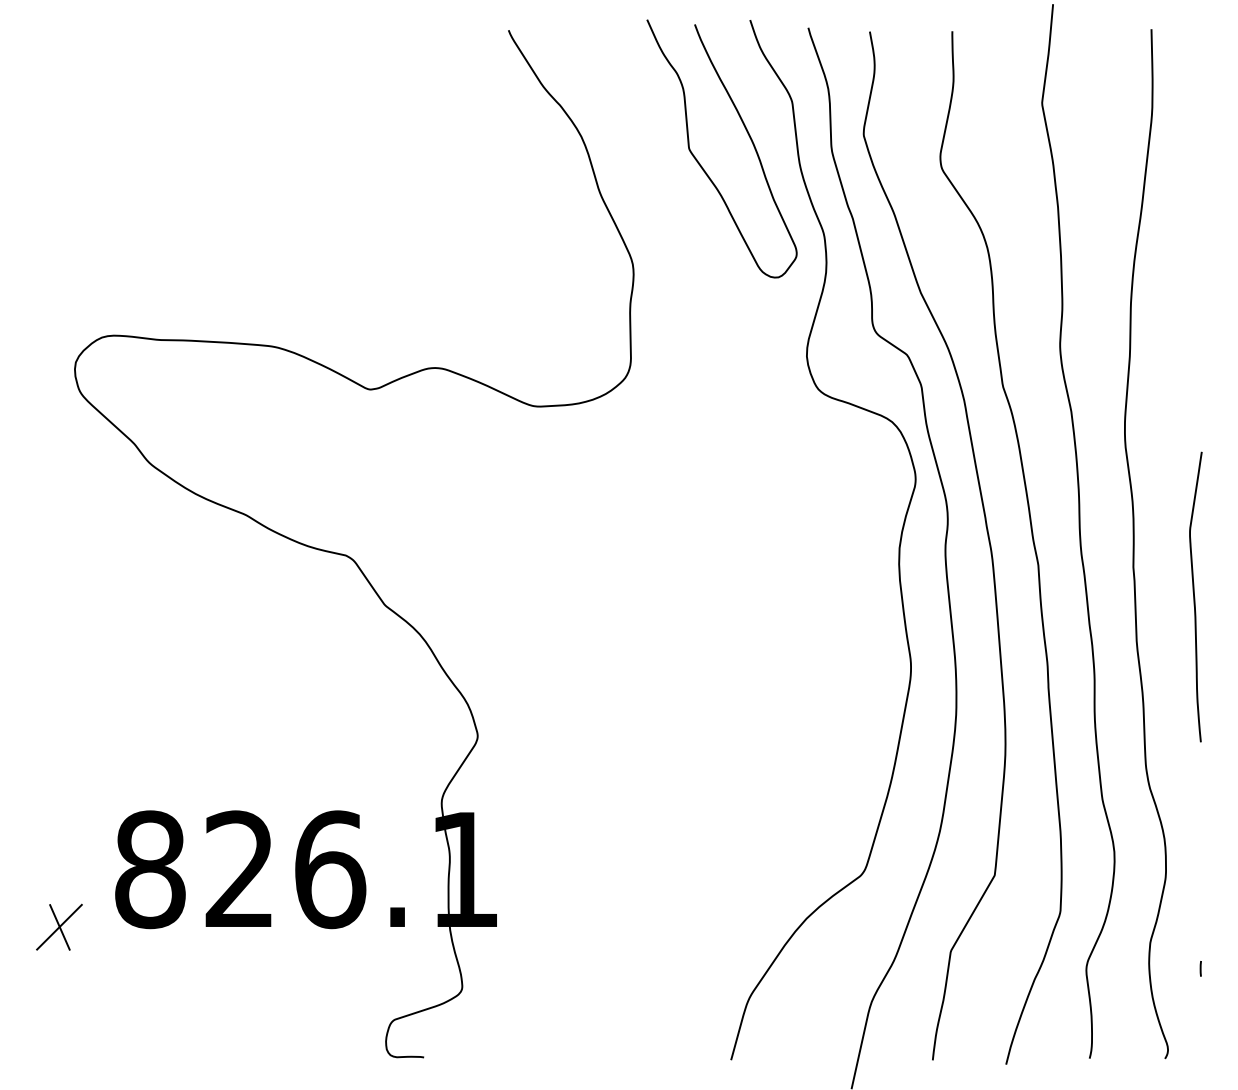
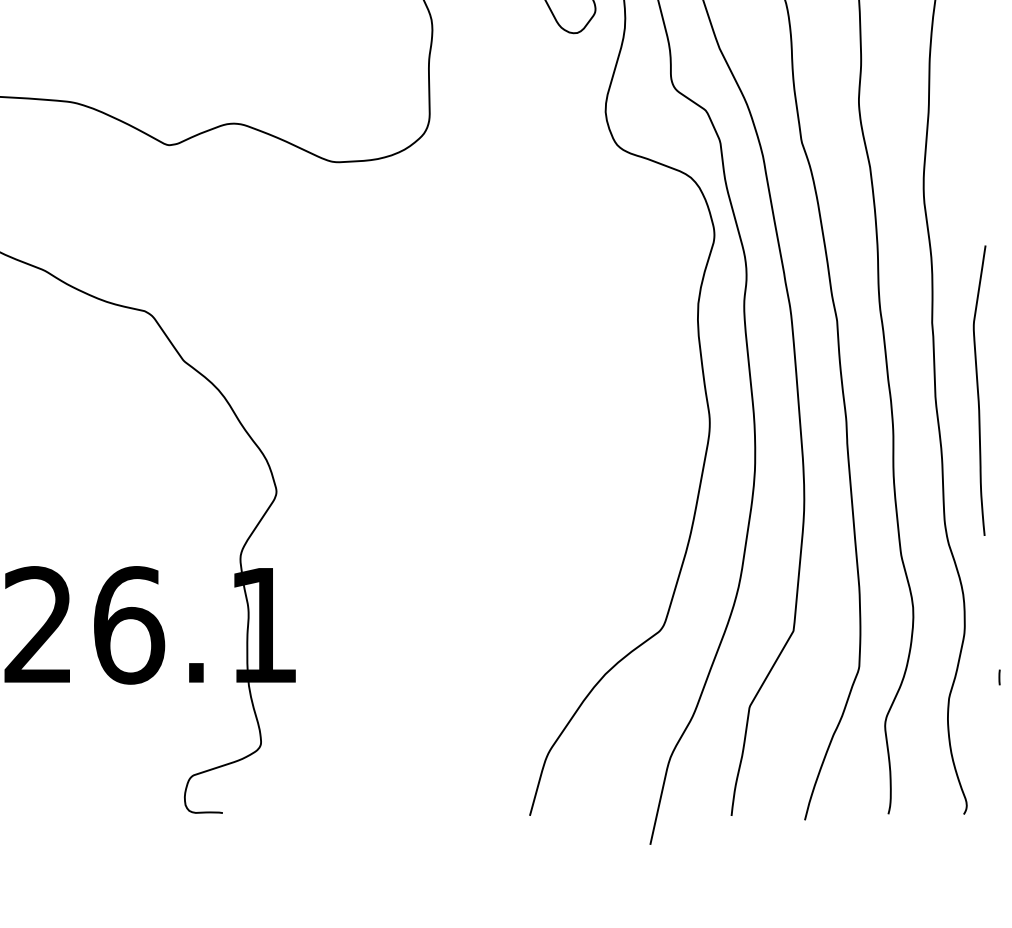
curve: (1194, 596) -> (978, 390), moved
line: (1200, 968) -> (999, 677), moved

